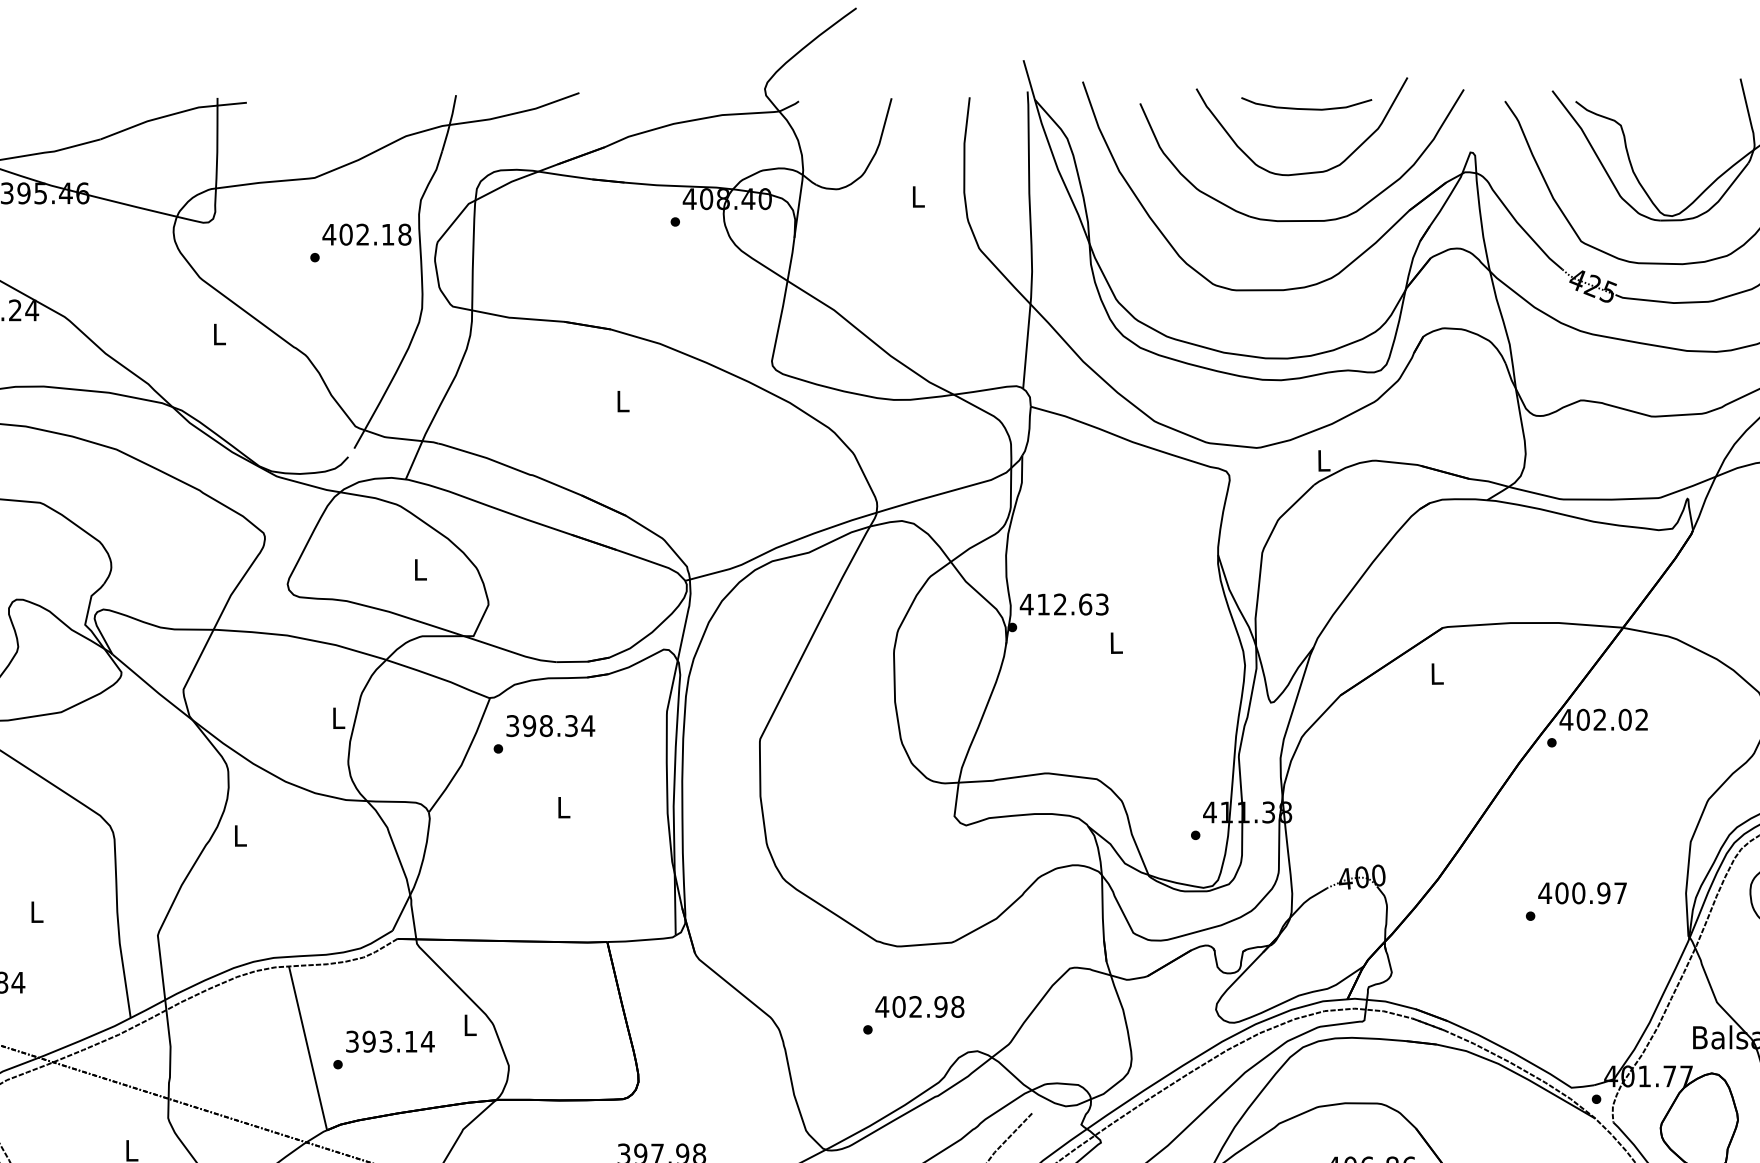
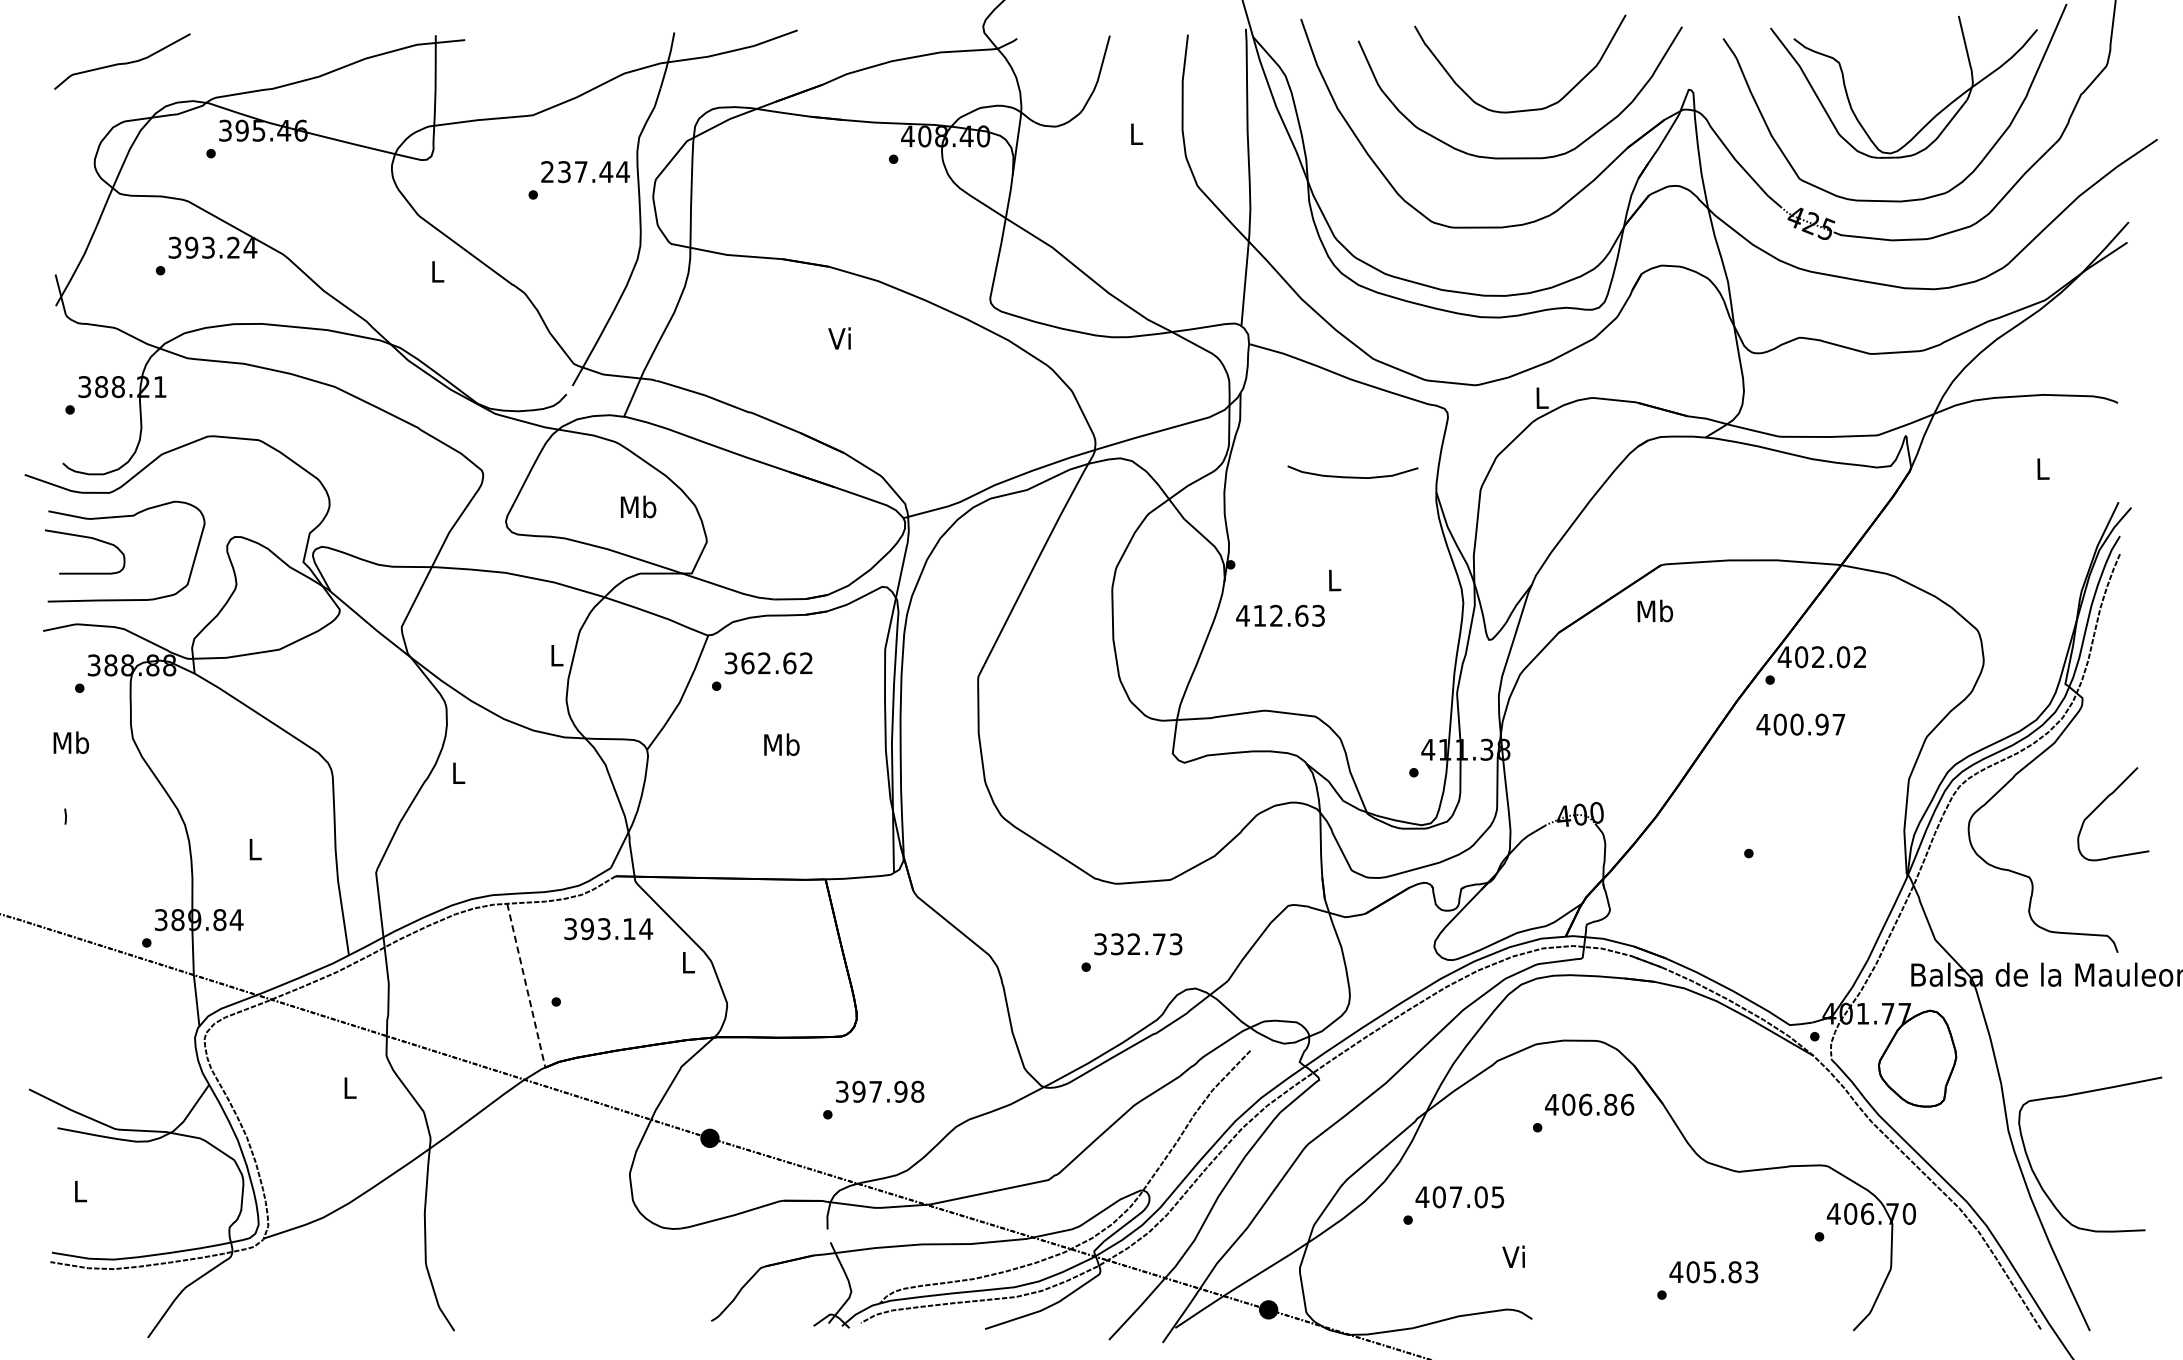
curve: (1306, 108) -> (1352, 476), moved
text: (367, 235) -> (585, 172), 402.18 -> 237.44
text: (621, 401) -> (839, 338), L -> Vi
text: (420, 569) -> (638, 506), L -> Mb
text: (1064, 604) -> (1280, 615), moved
text: (1437, 673) -> (1655, 610), L -> Mb
text: (559, 726) -> (777, 663), 398.34 -> 362.62
text: (563, 807) -> (781, 744), L -> Mb
text: (1582, 893) -> (1800, 724), moved
text: (919, 1007) -> (1137, 944), 402.98 -> 332.73
text: (390, 1042) -> (608, 929), moved
line: (308, 1048) -> (526, 985), solid -> dashed

